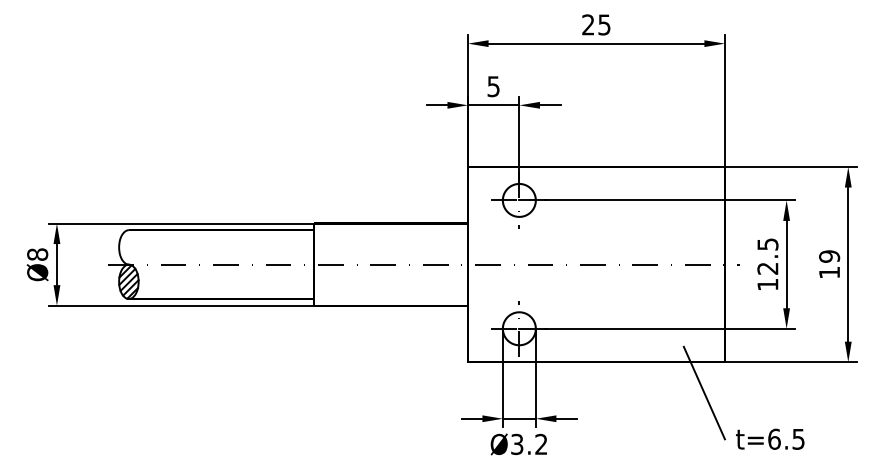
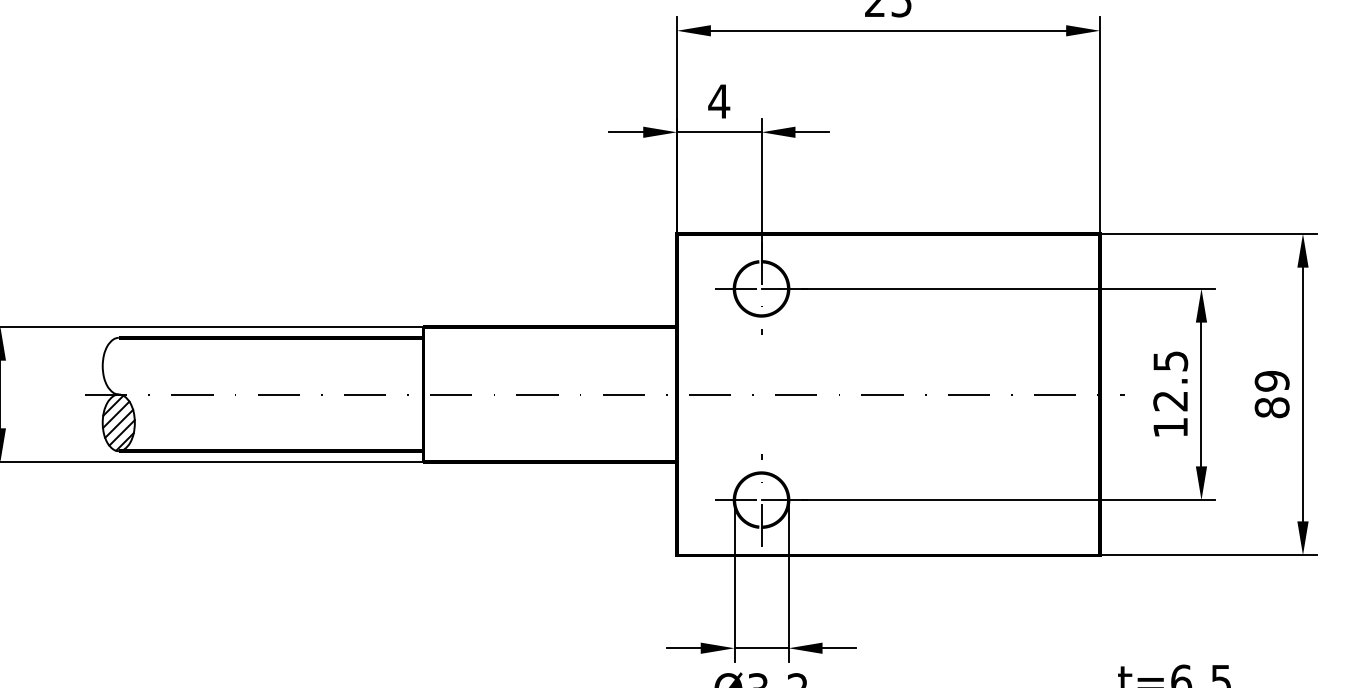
text: (493, 86) -> (718, 101), 5 -> 4
text: (829, 272) -> (1272, 407), 19 -> 89
line: (703, 392) -> (1064, 605), removed

